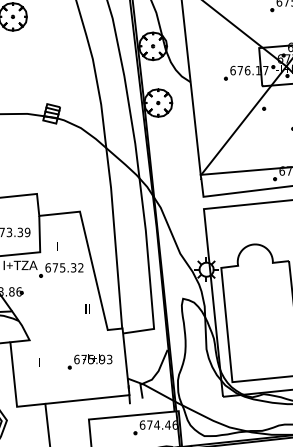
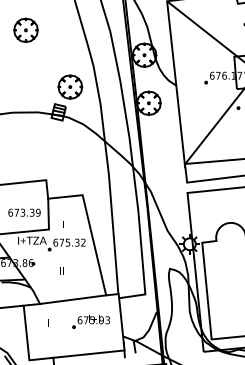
part: (65, 83) -> (70, 86), added
text: (87, 308) -> (61, 270), moved
line: (68, 335) -> (72, 299), added

